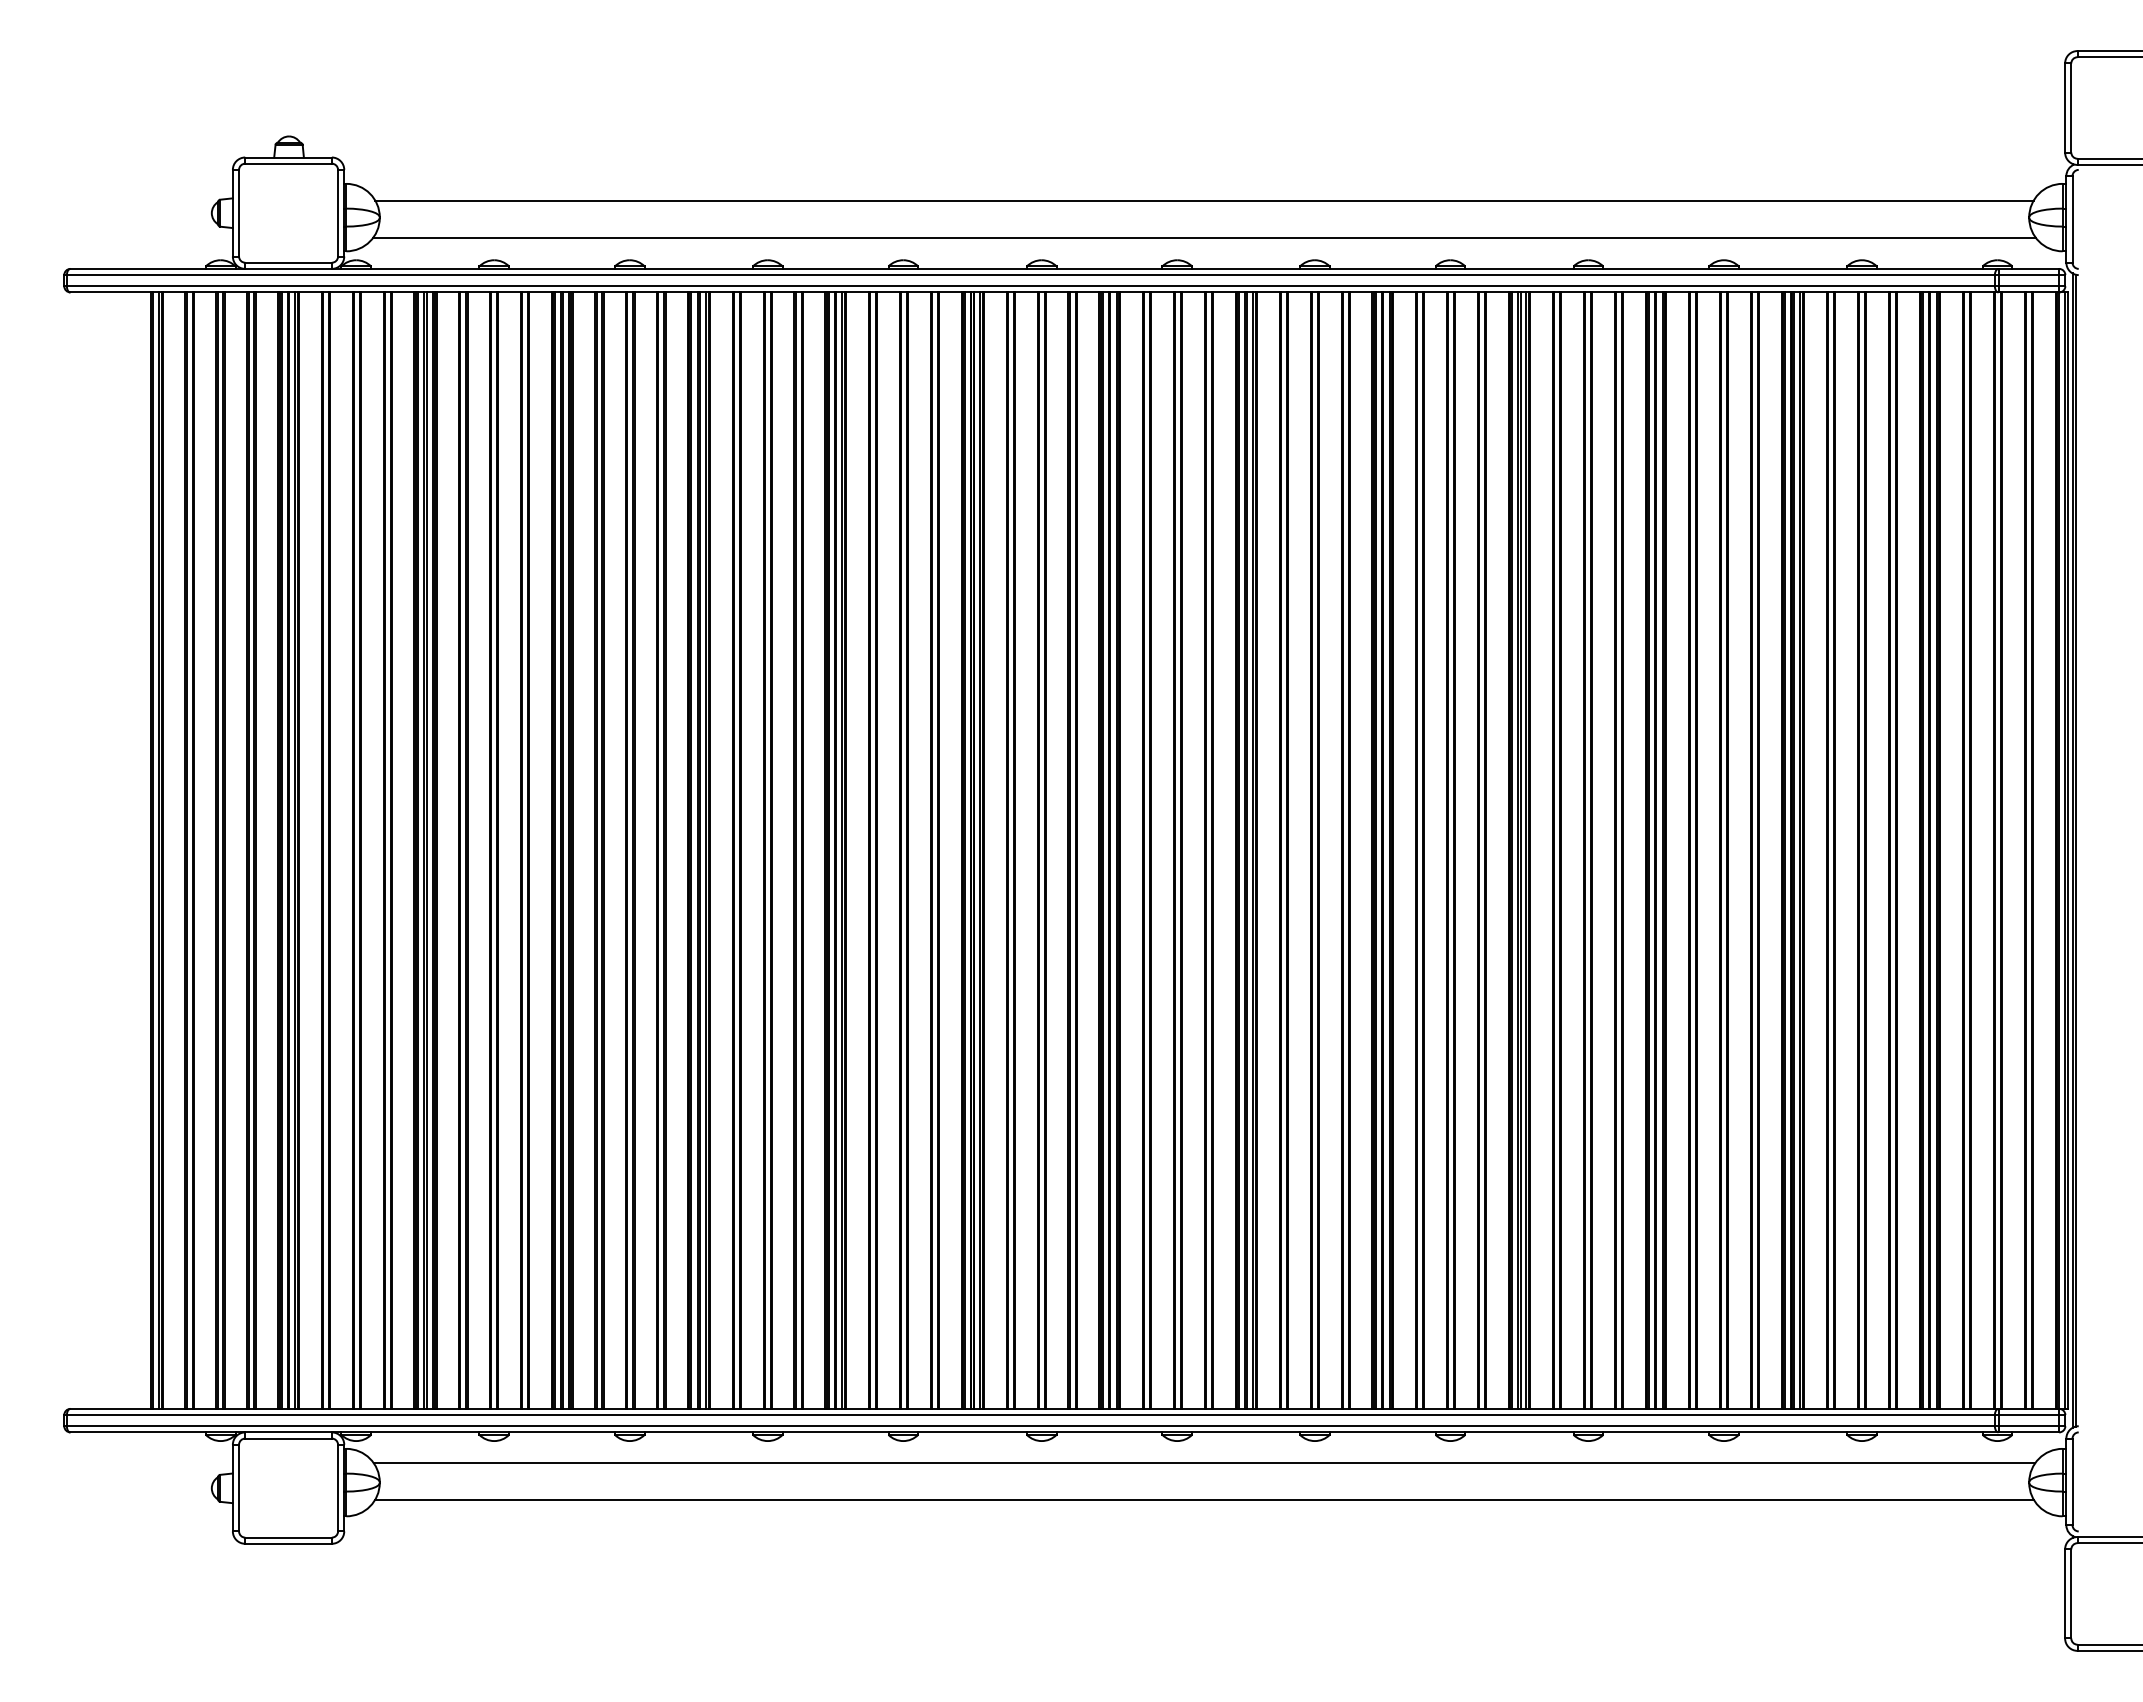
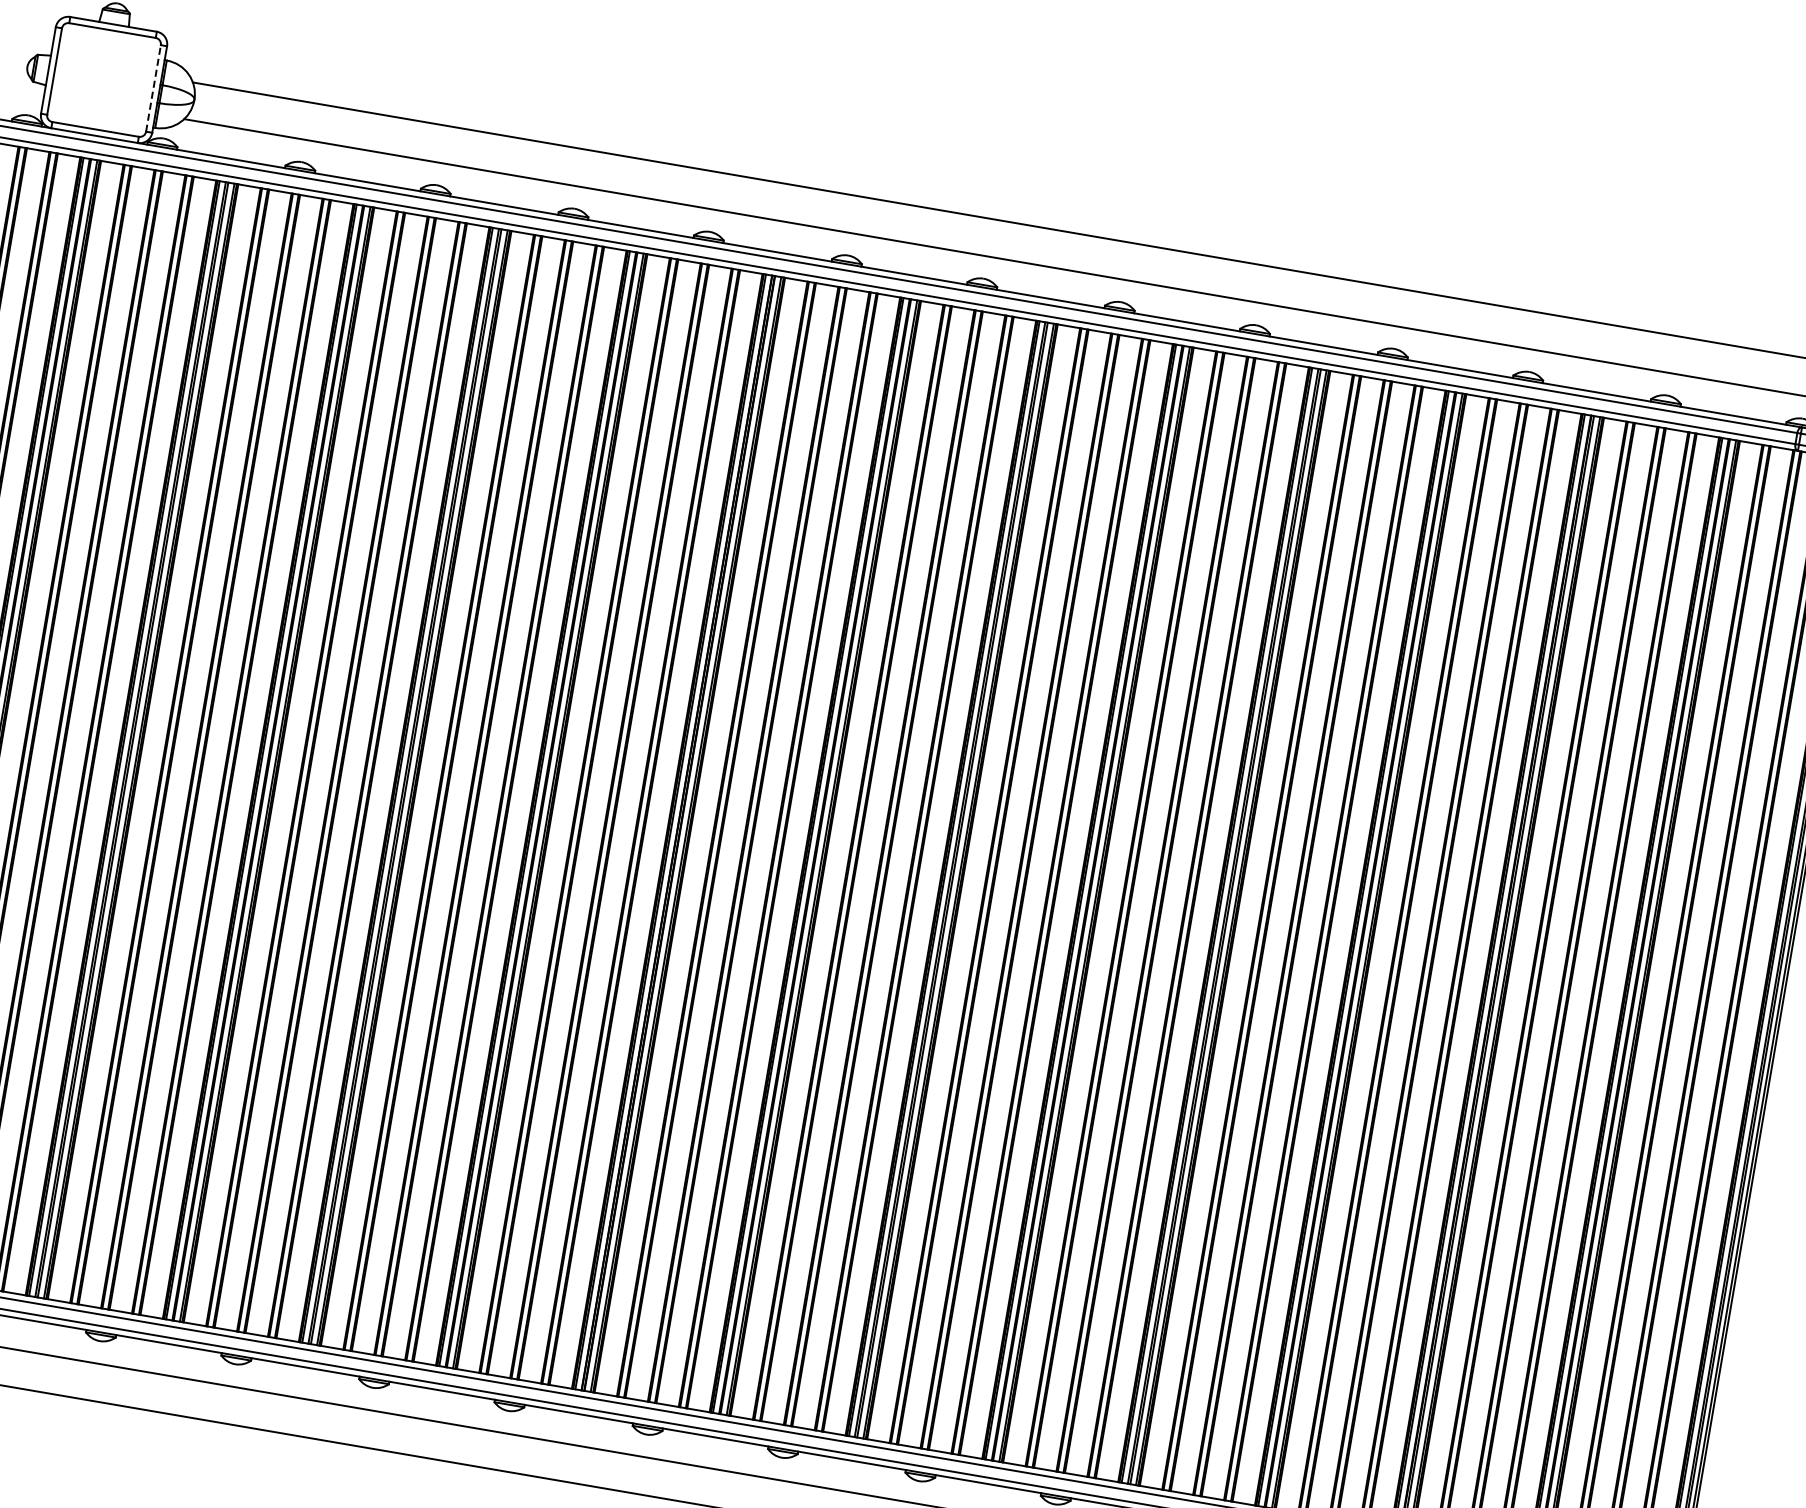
line: (338, 212) -> (154, 87), solid -> dashed

